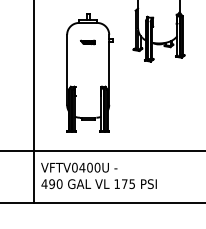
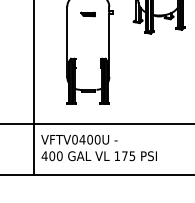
text: (51, 183) -> (51, 155), 490 -> 400

